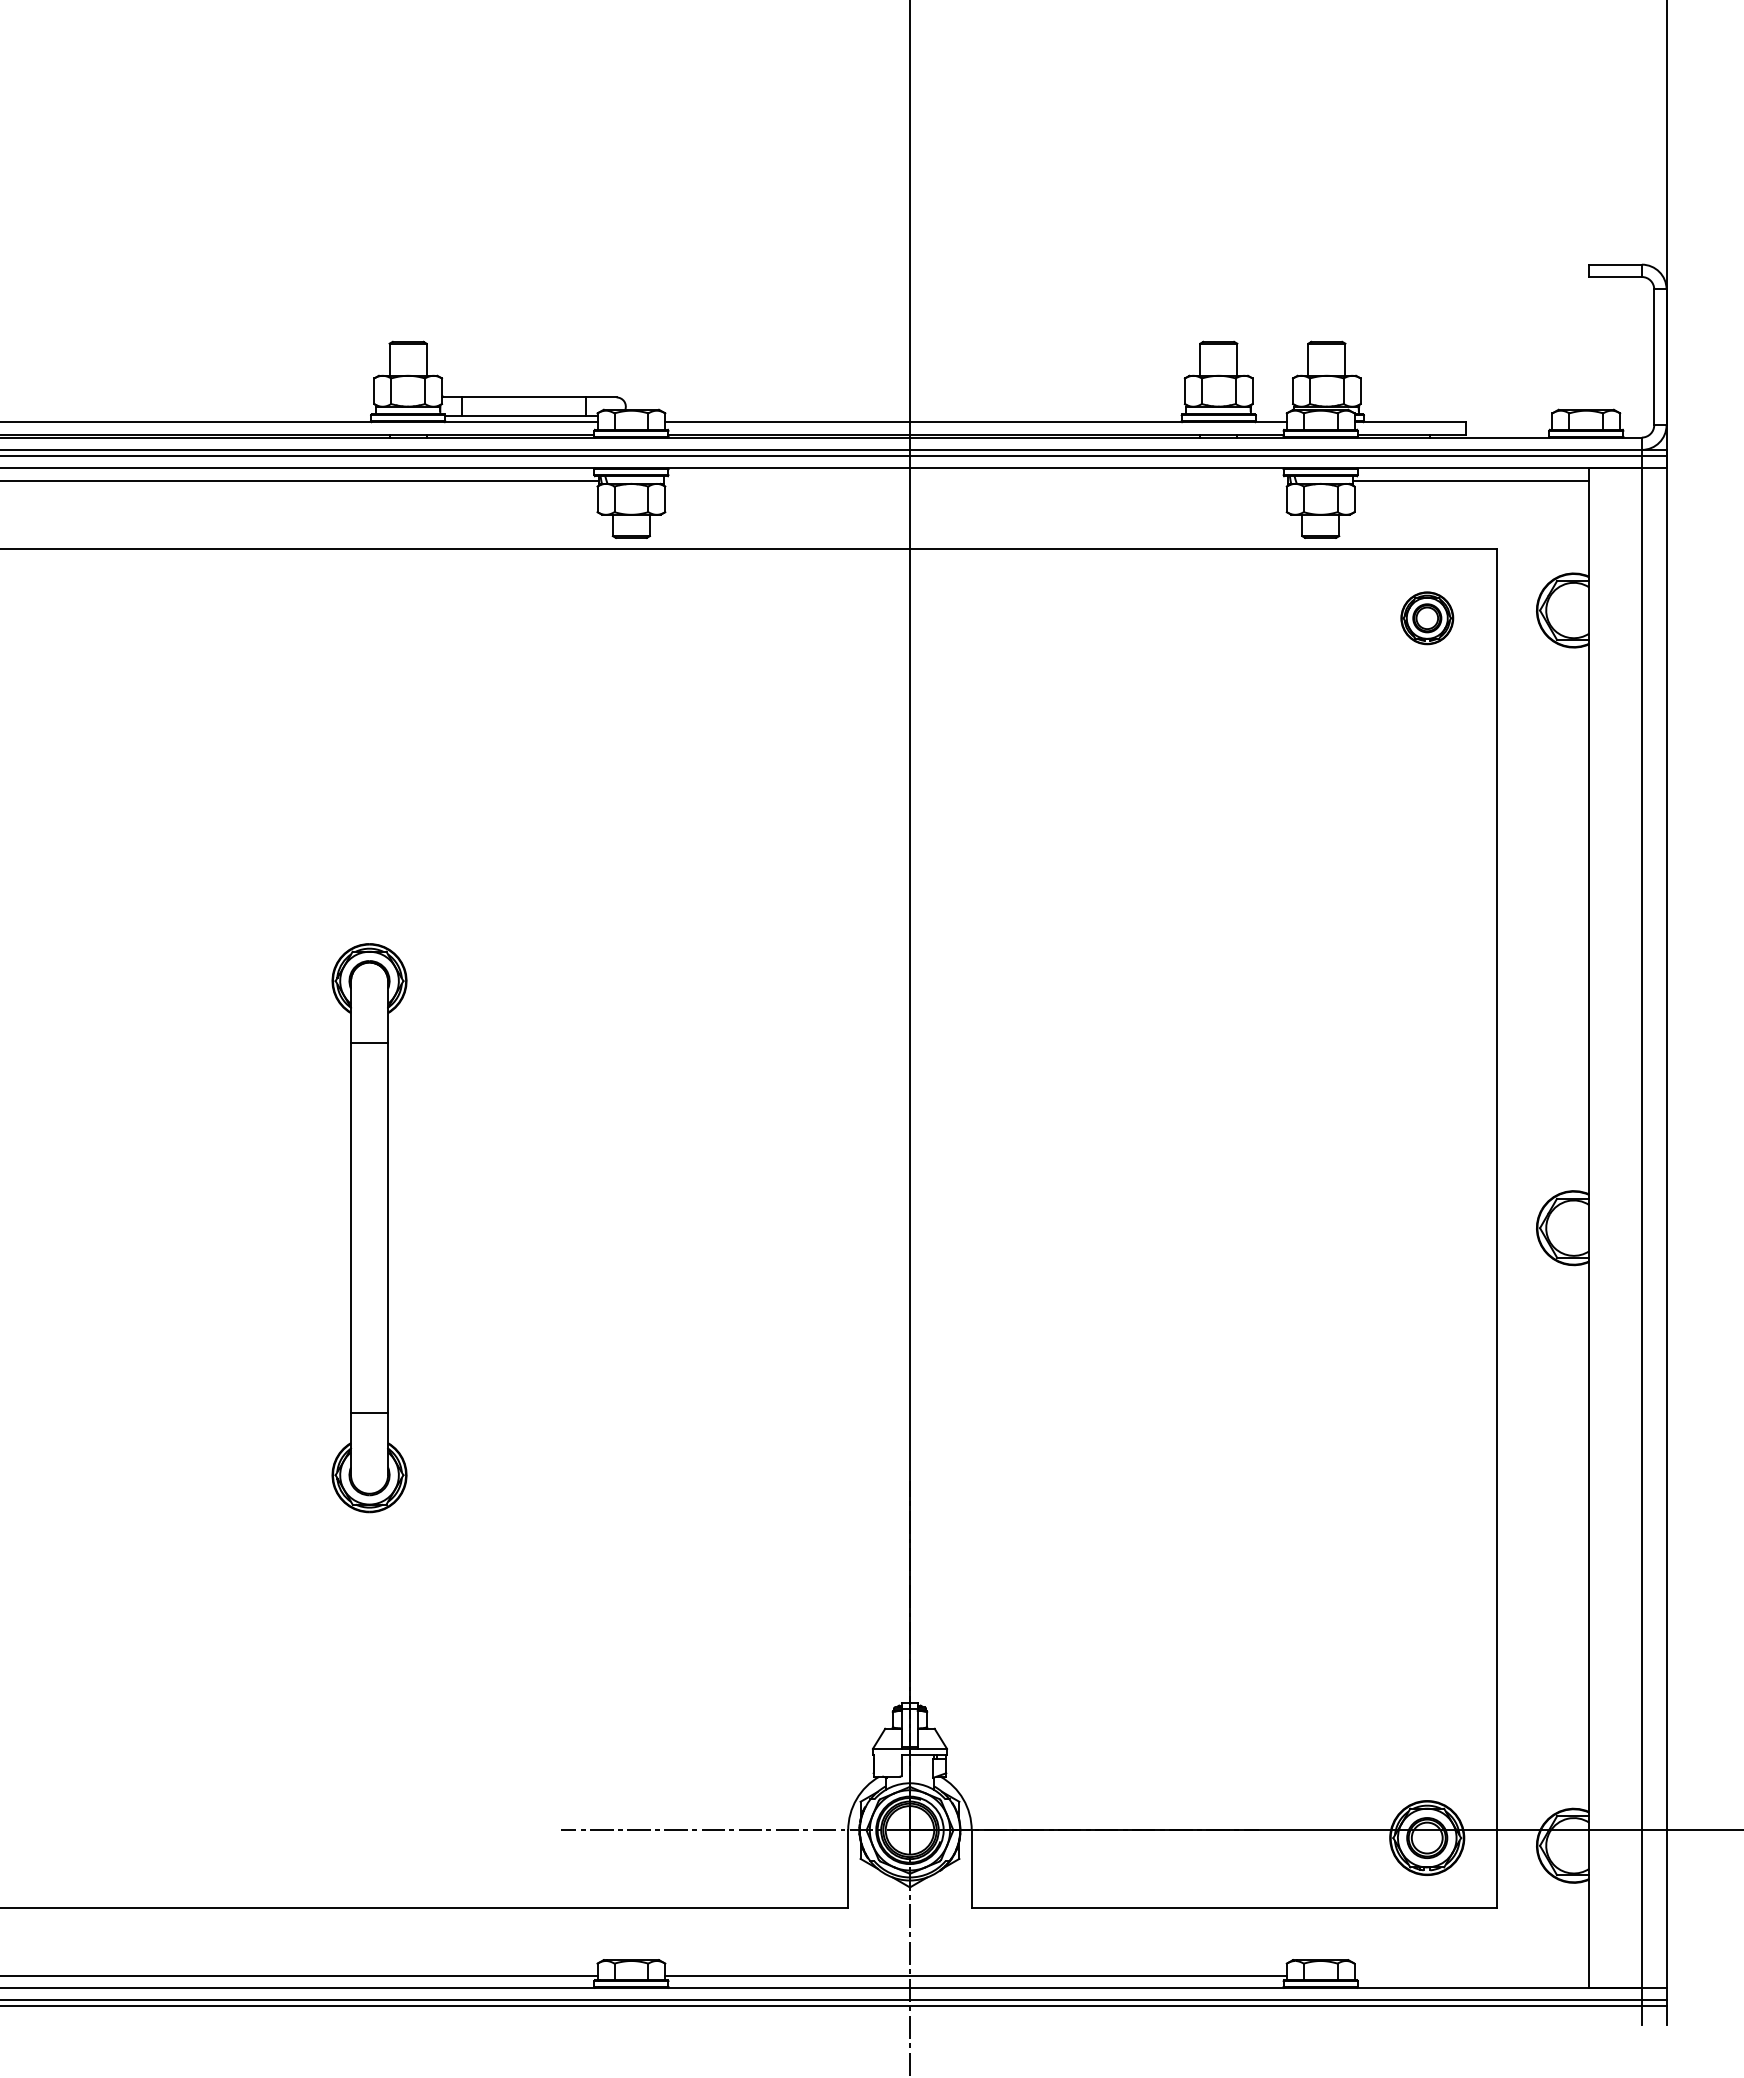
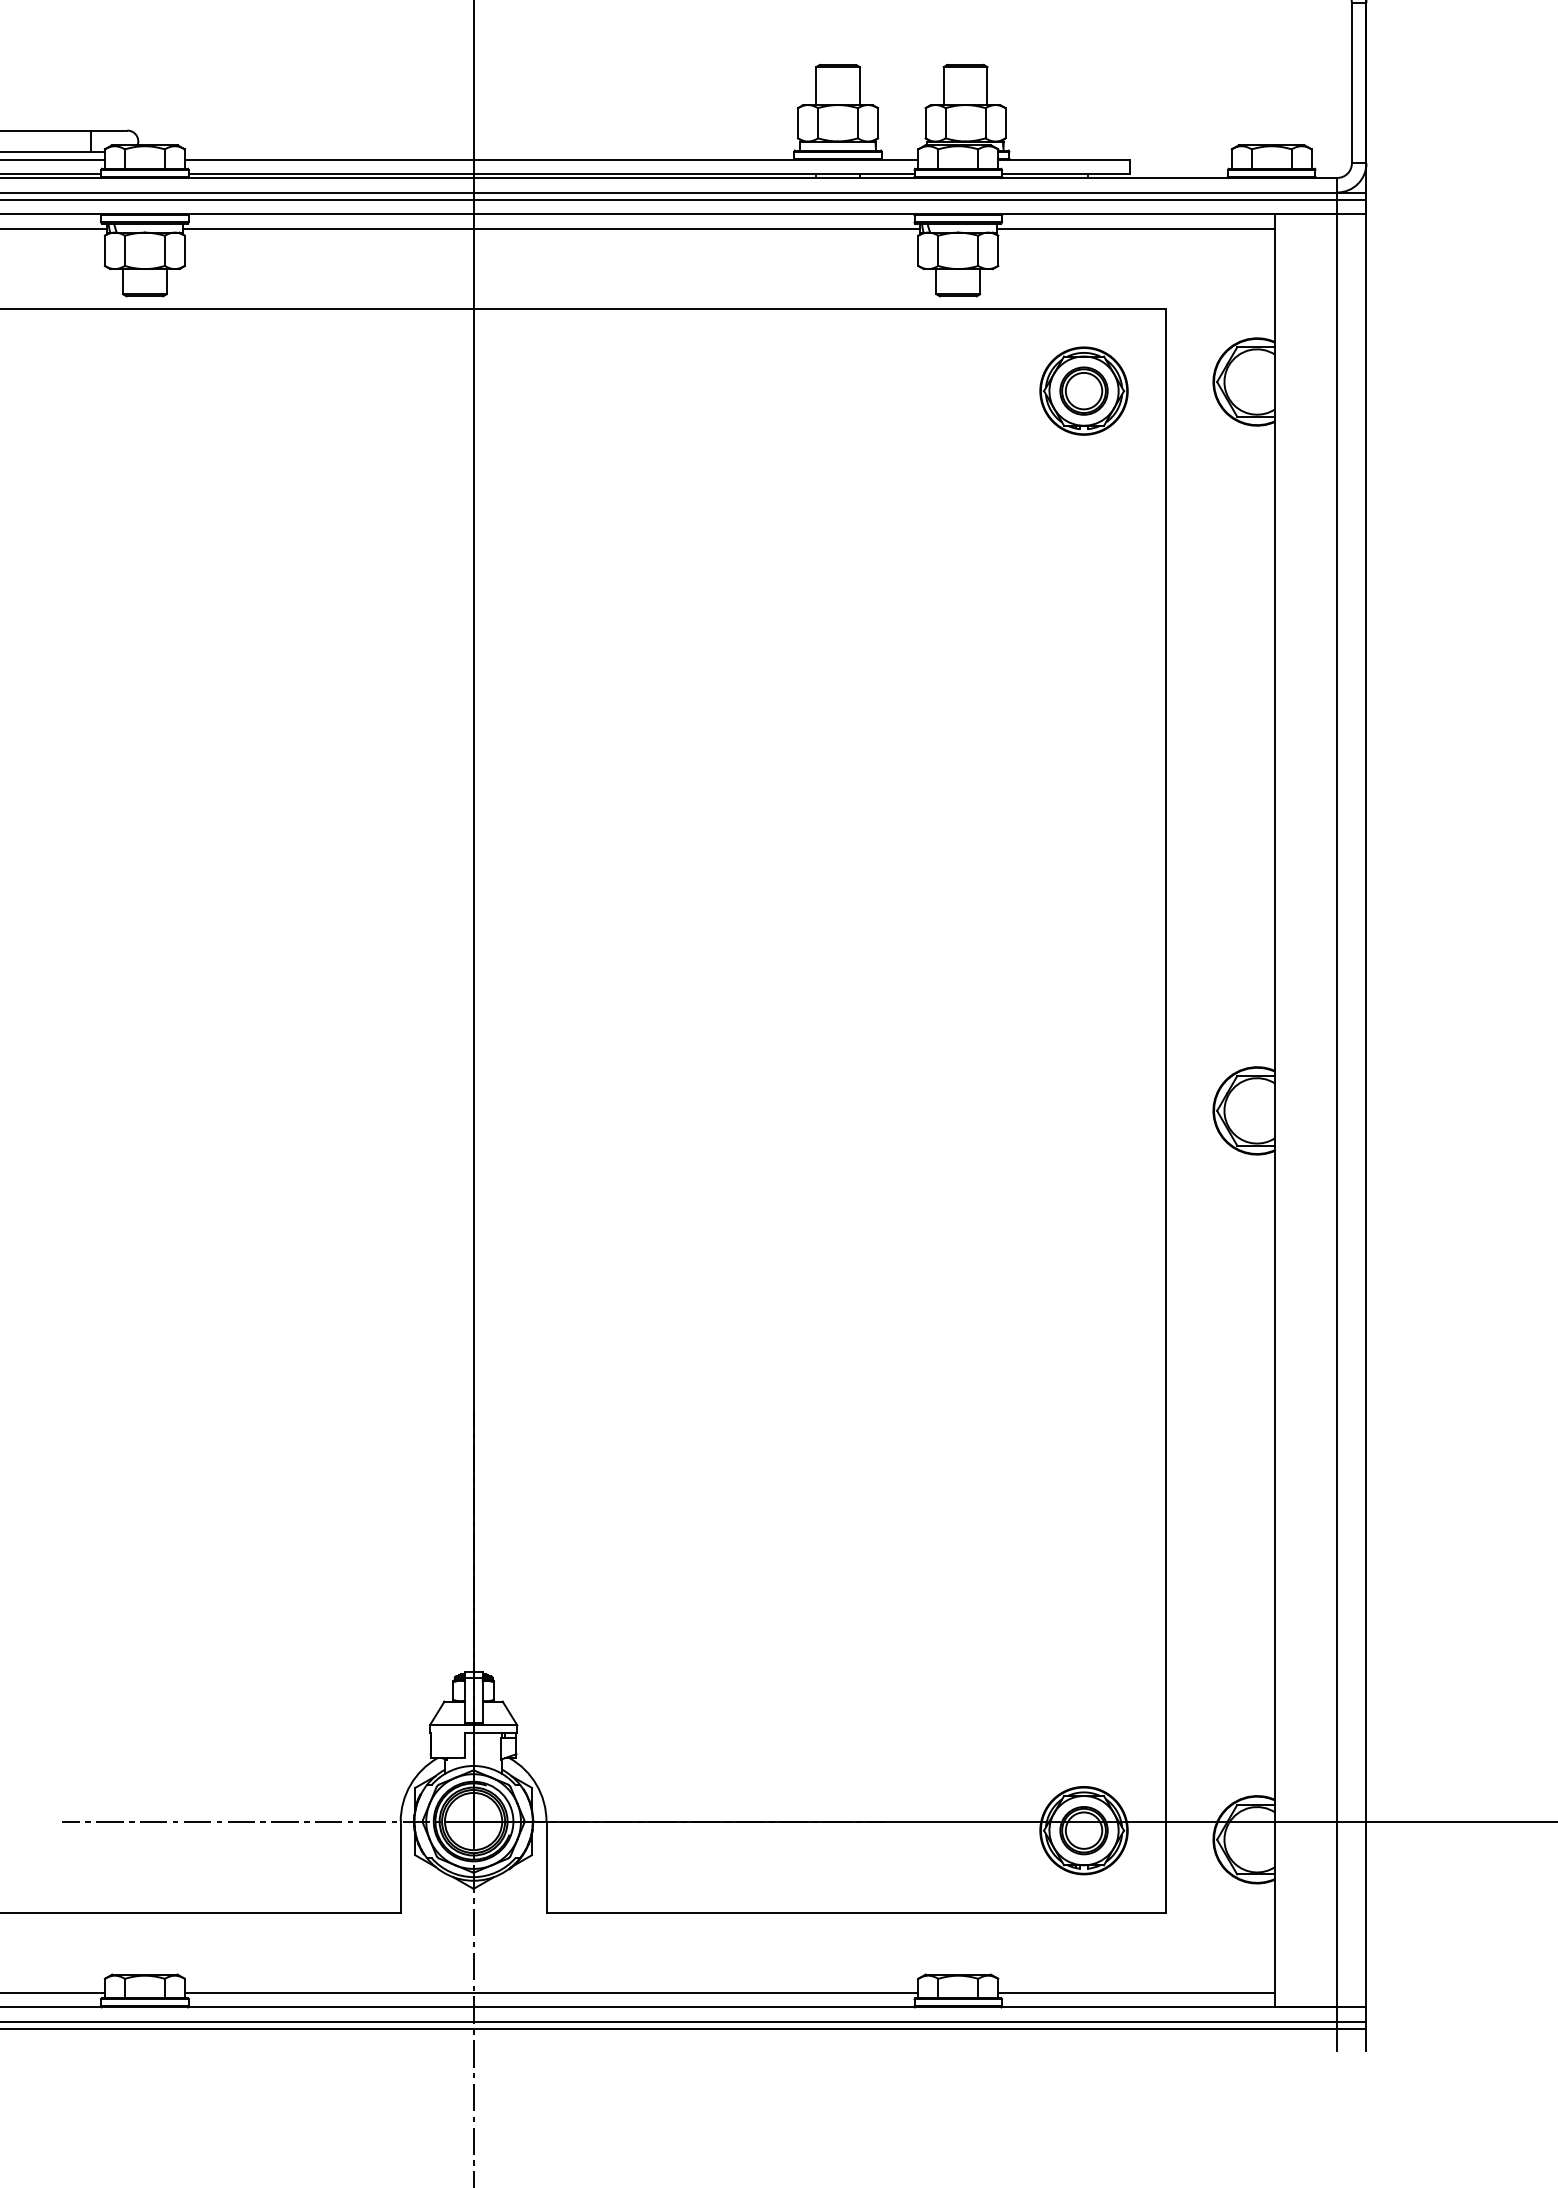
line: (975, 480) -> (550, 228), added
part: (1427, 618) -> (1084, 391), size x1.43
line: (1471, 1975) -> (1136, 1992), added

